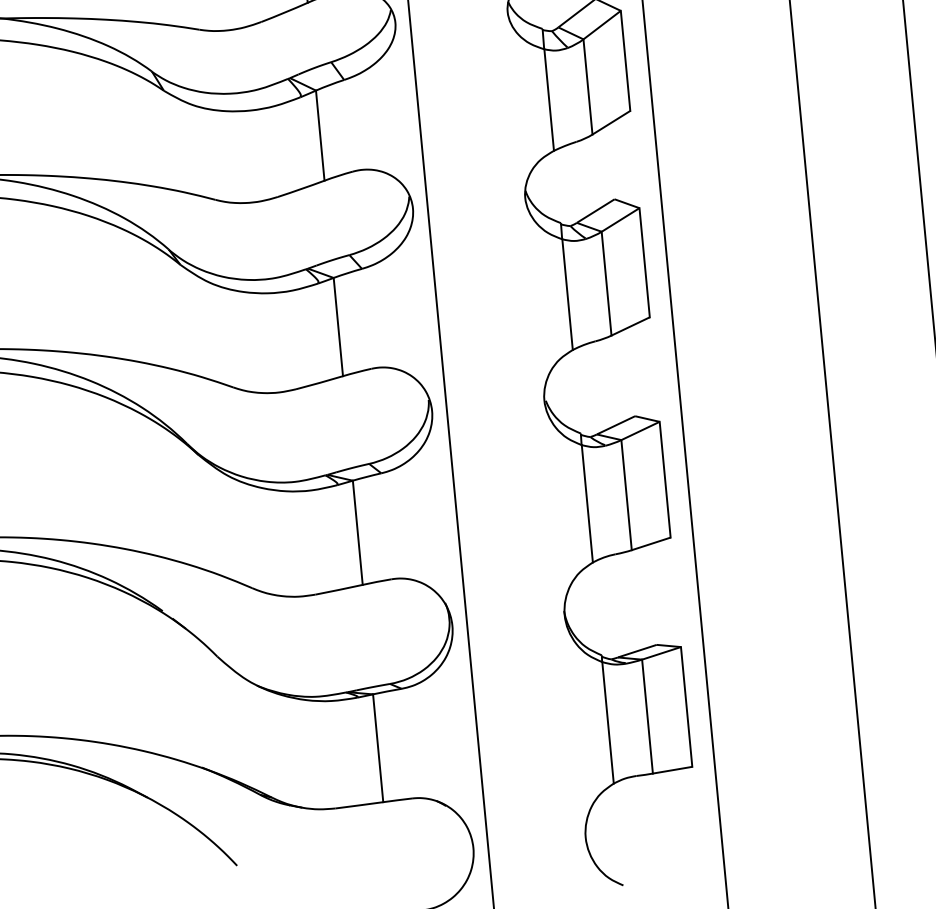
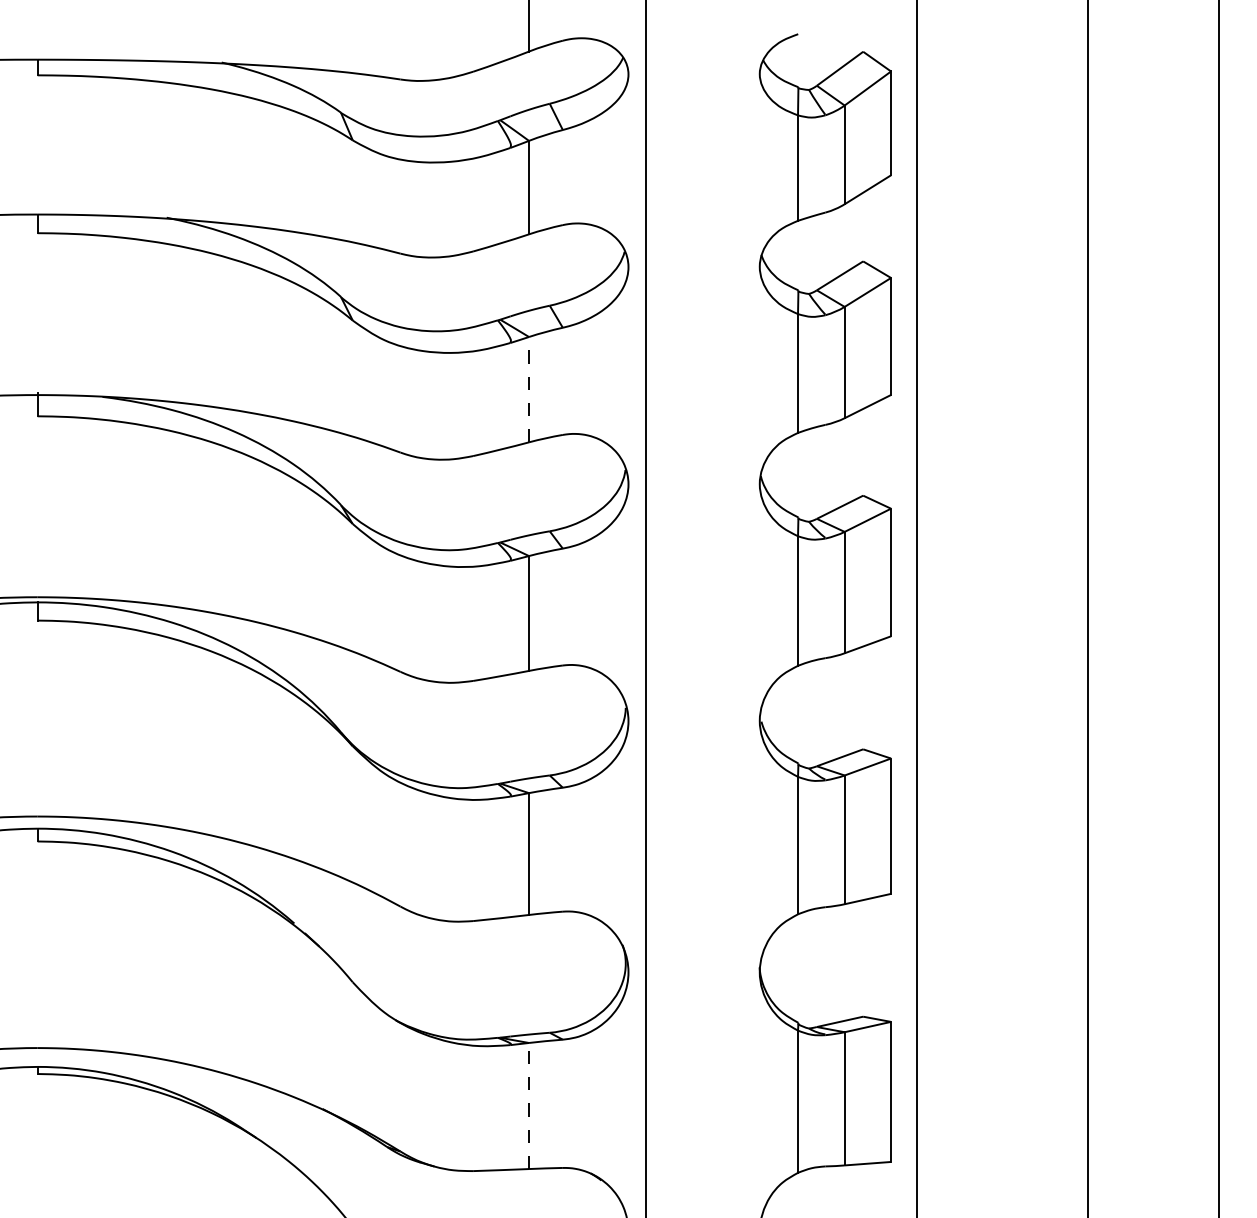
line: (320, 135) -> (529, 389), solid -> dashed
line: (378, 747) -> (529, 1105), solid -> dashed

